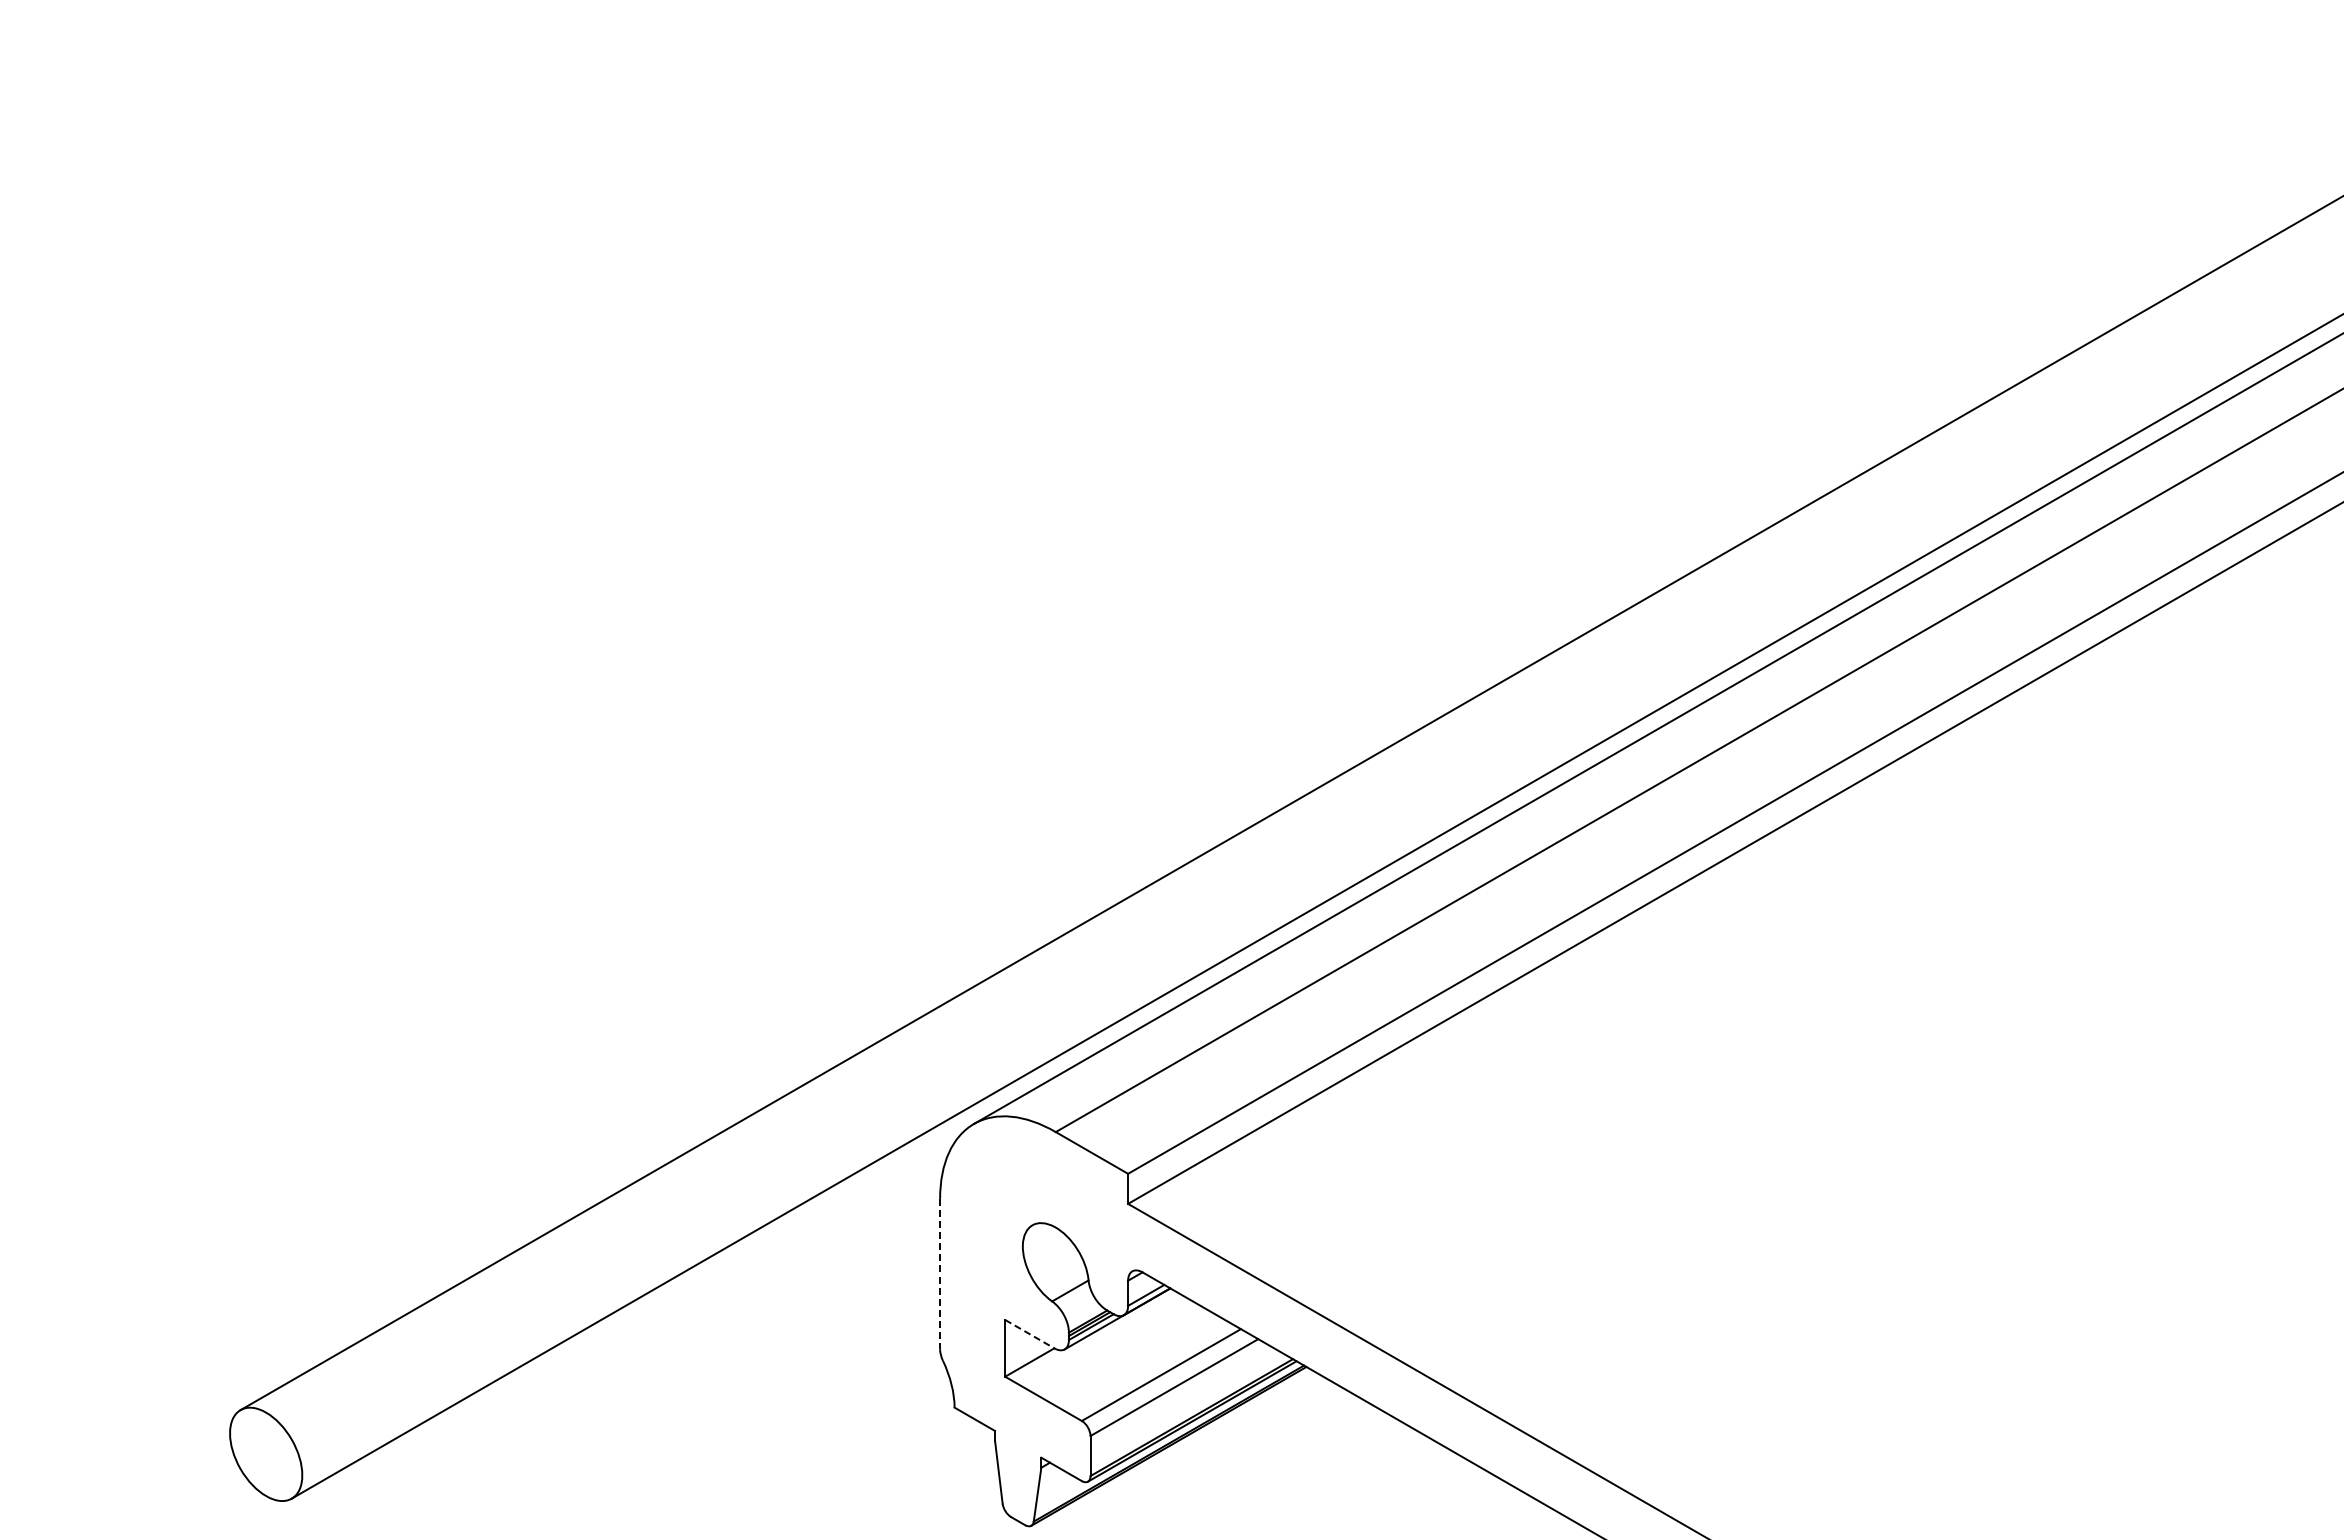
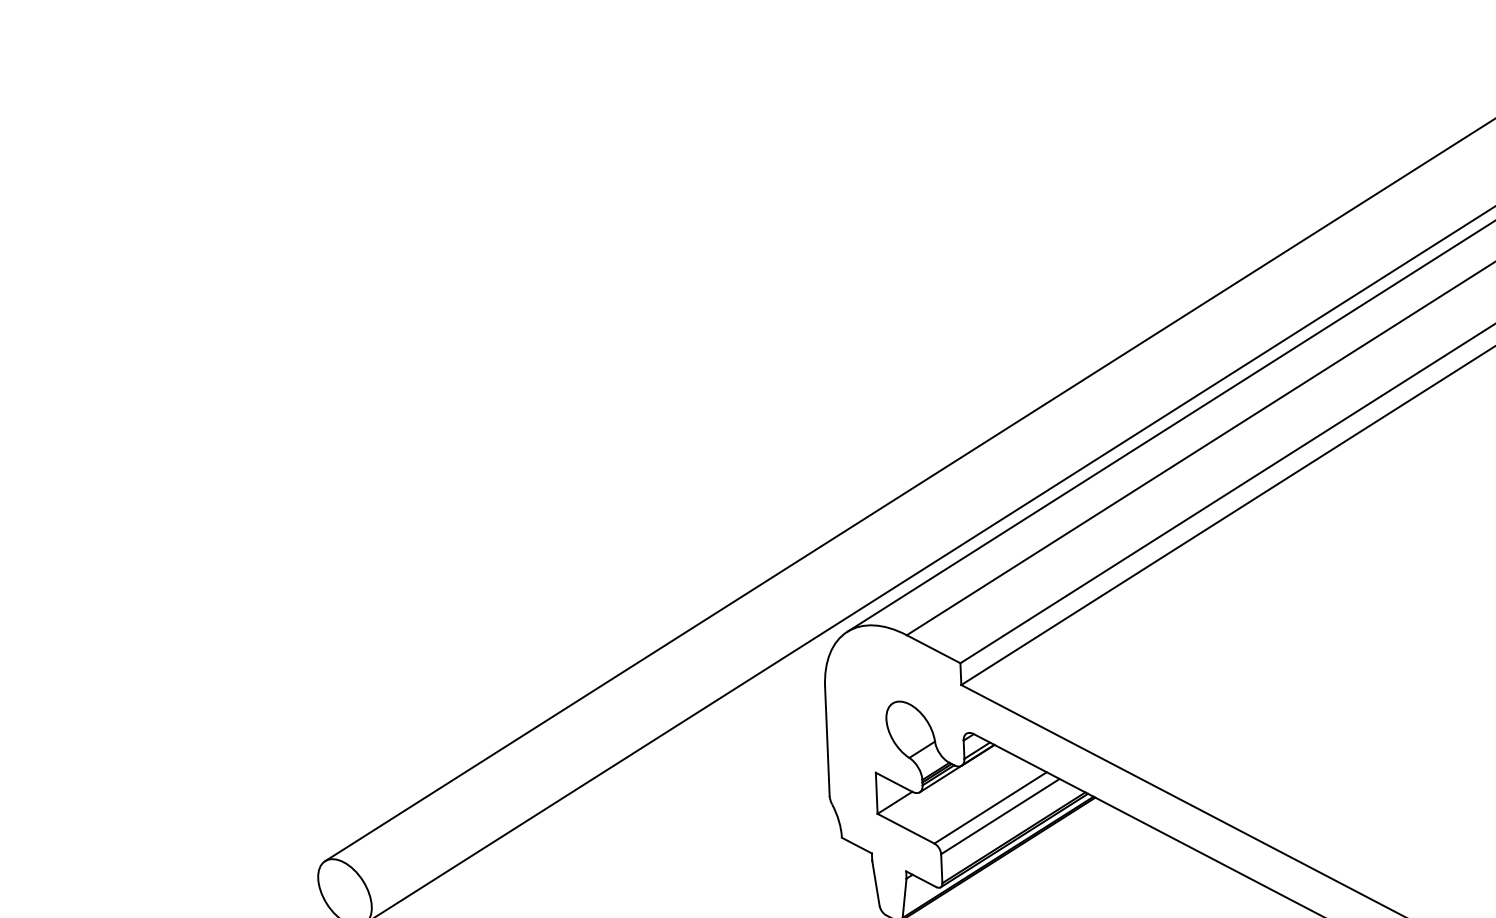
line: (940, 1274) -> (827, 741), dashed -> solid
line: (1030, 1334) -> (894, 782), dashed -> solid

